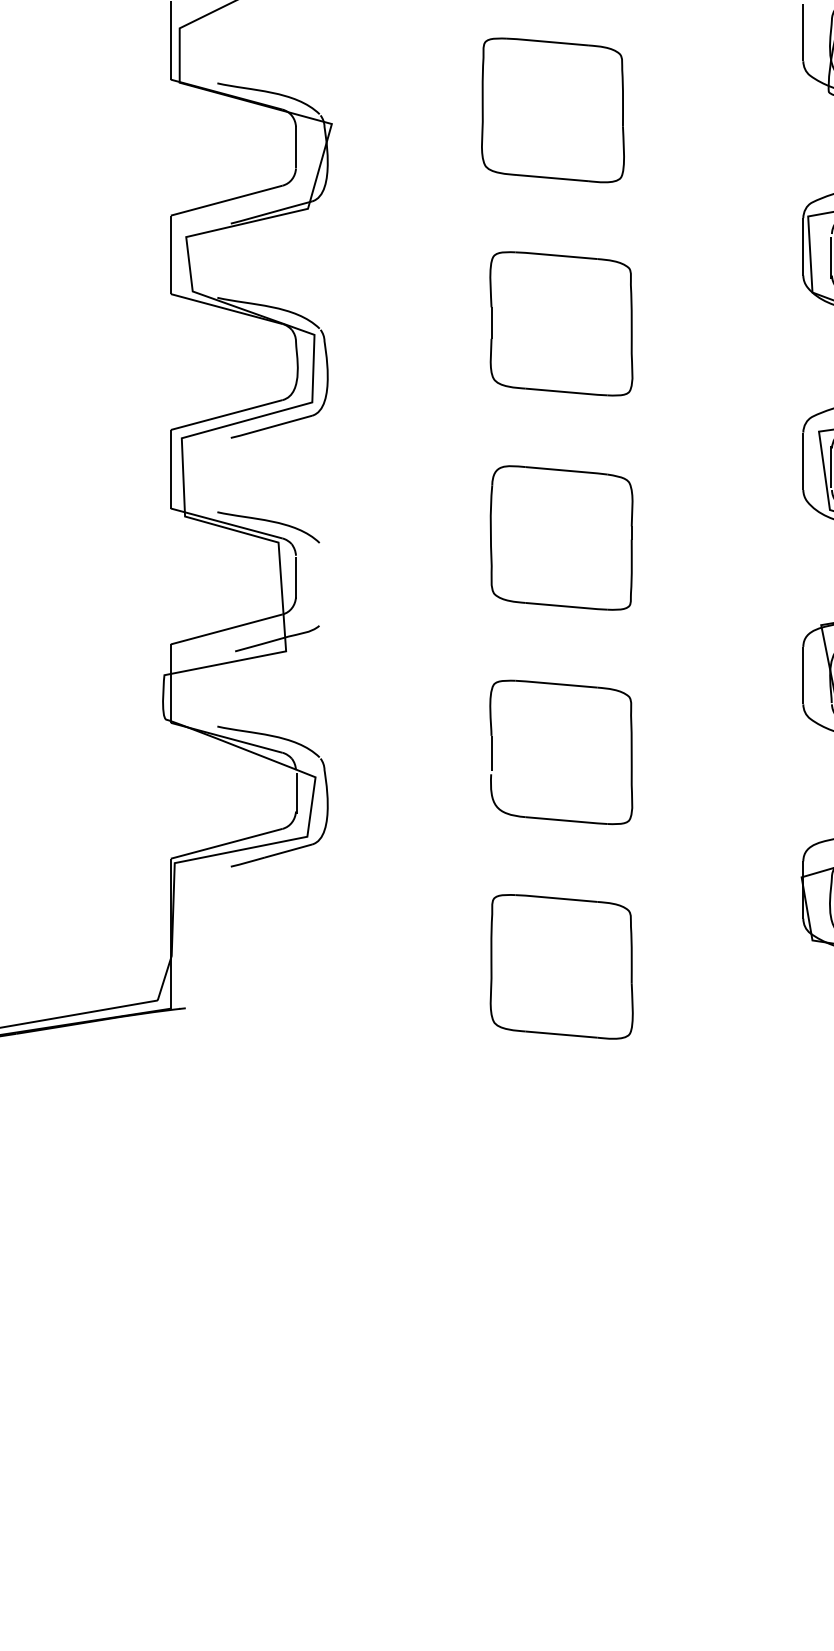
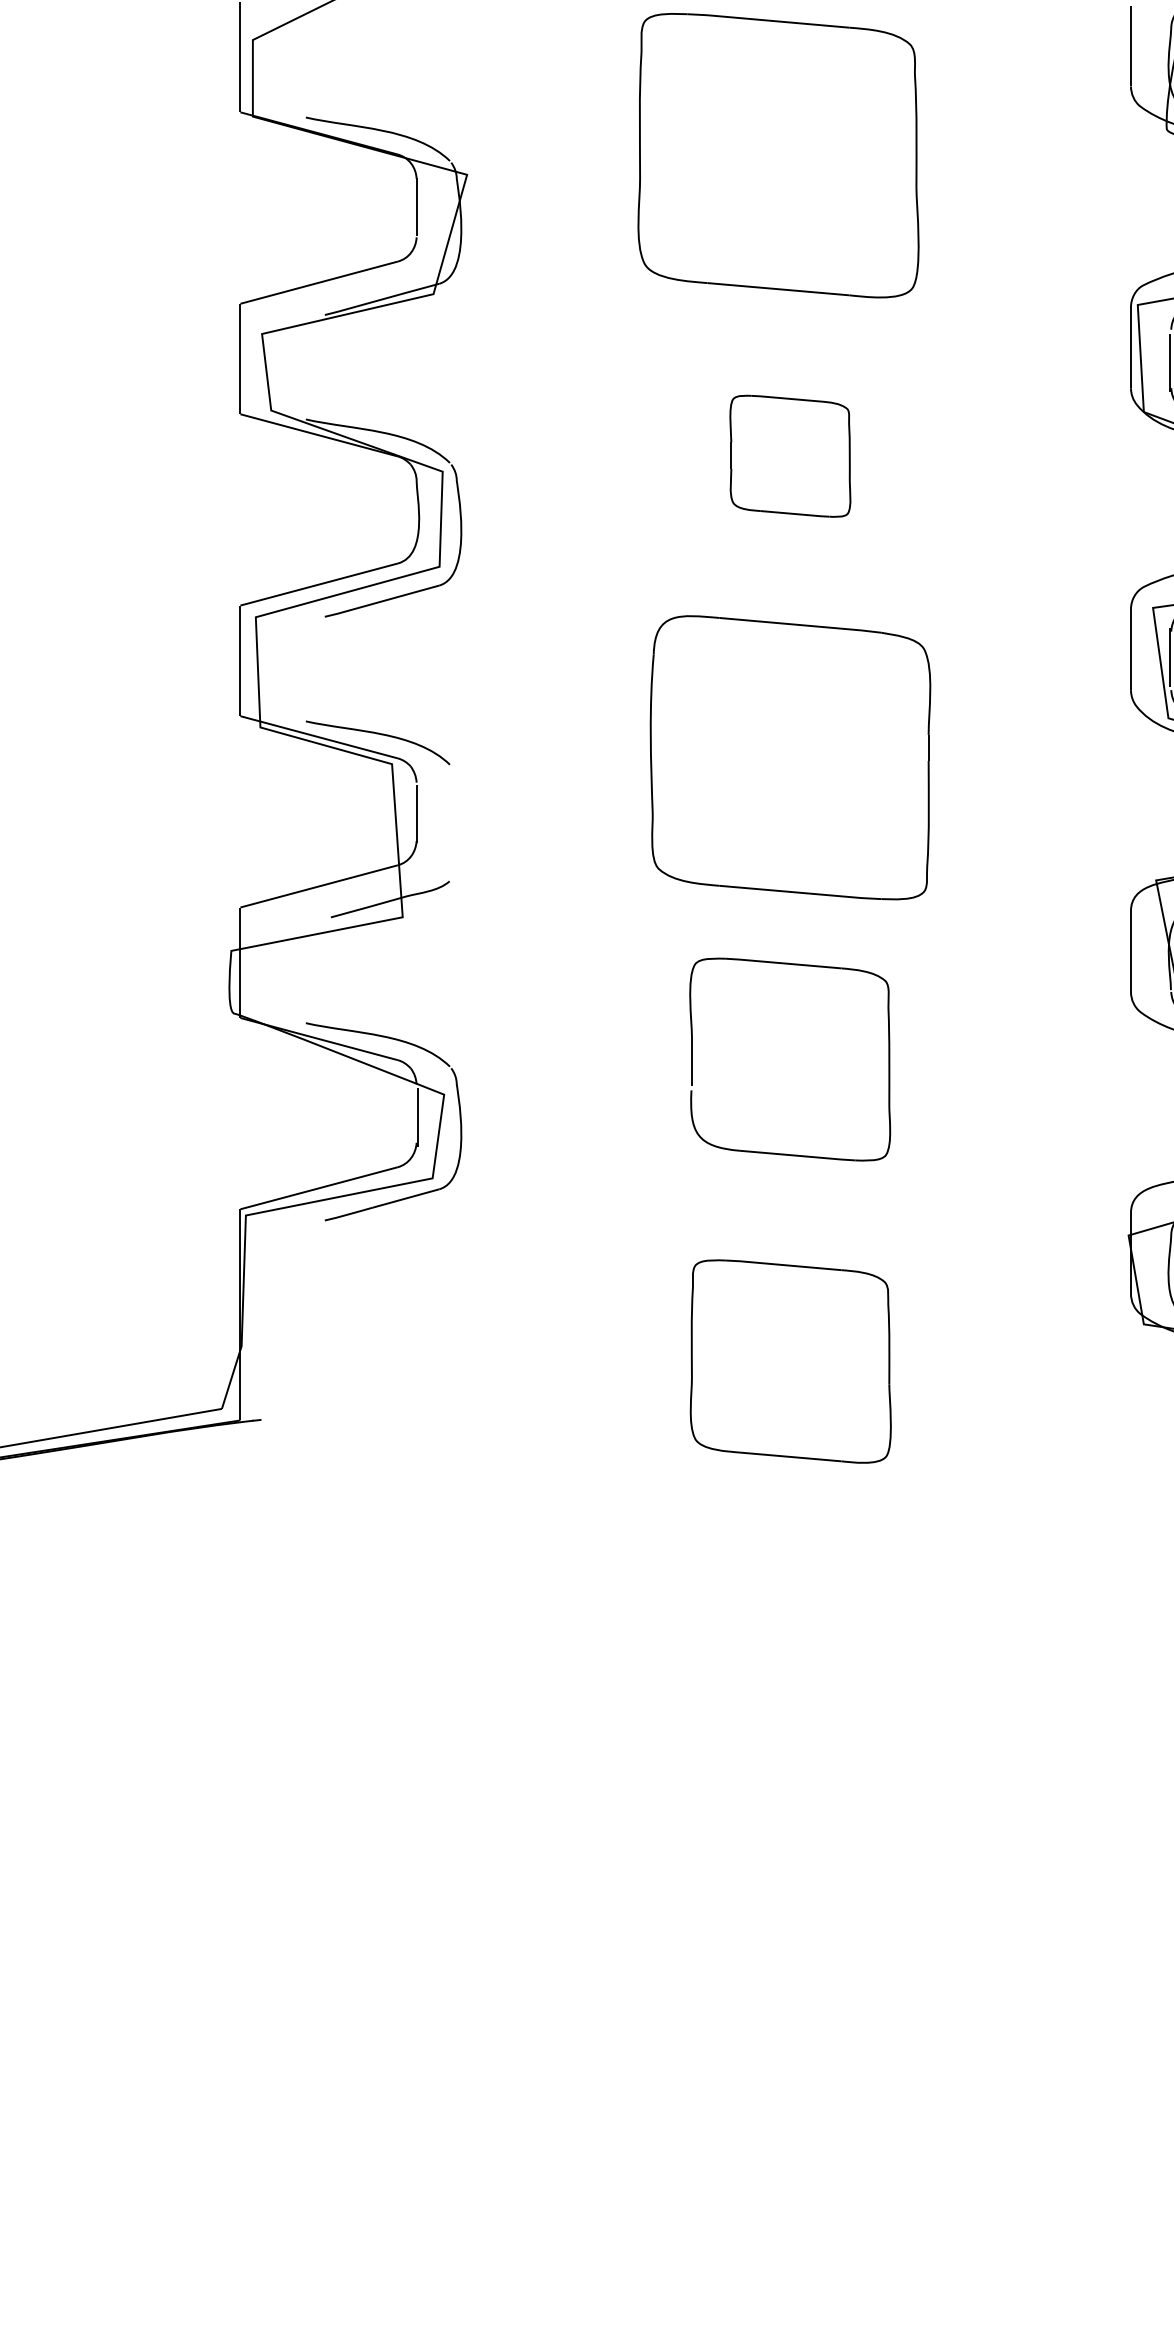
part: (553, 110) -> (778, 155), size x1.4
part: (561, 324) -> (790, 456), size x0.6
part: (561, 537) -> (790, 757), size x1.4

